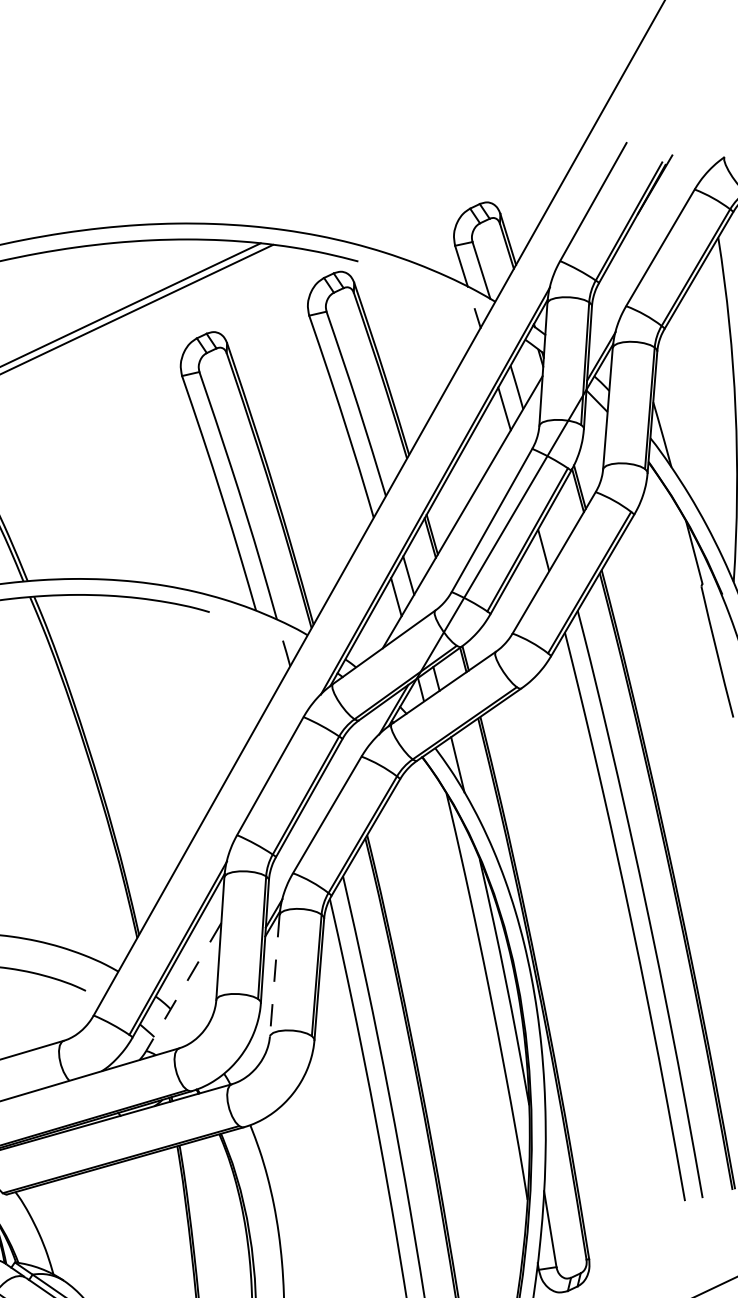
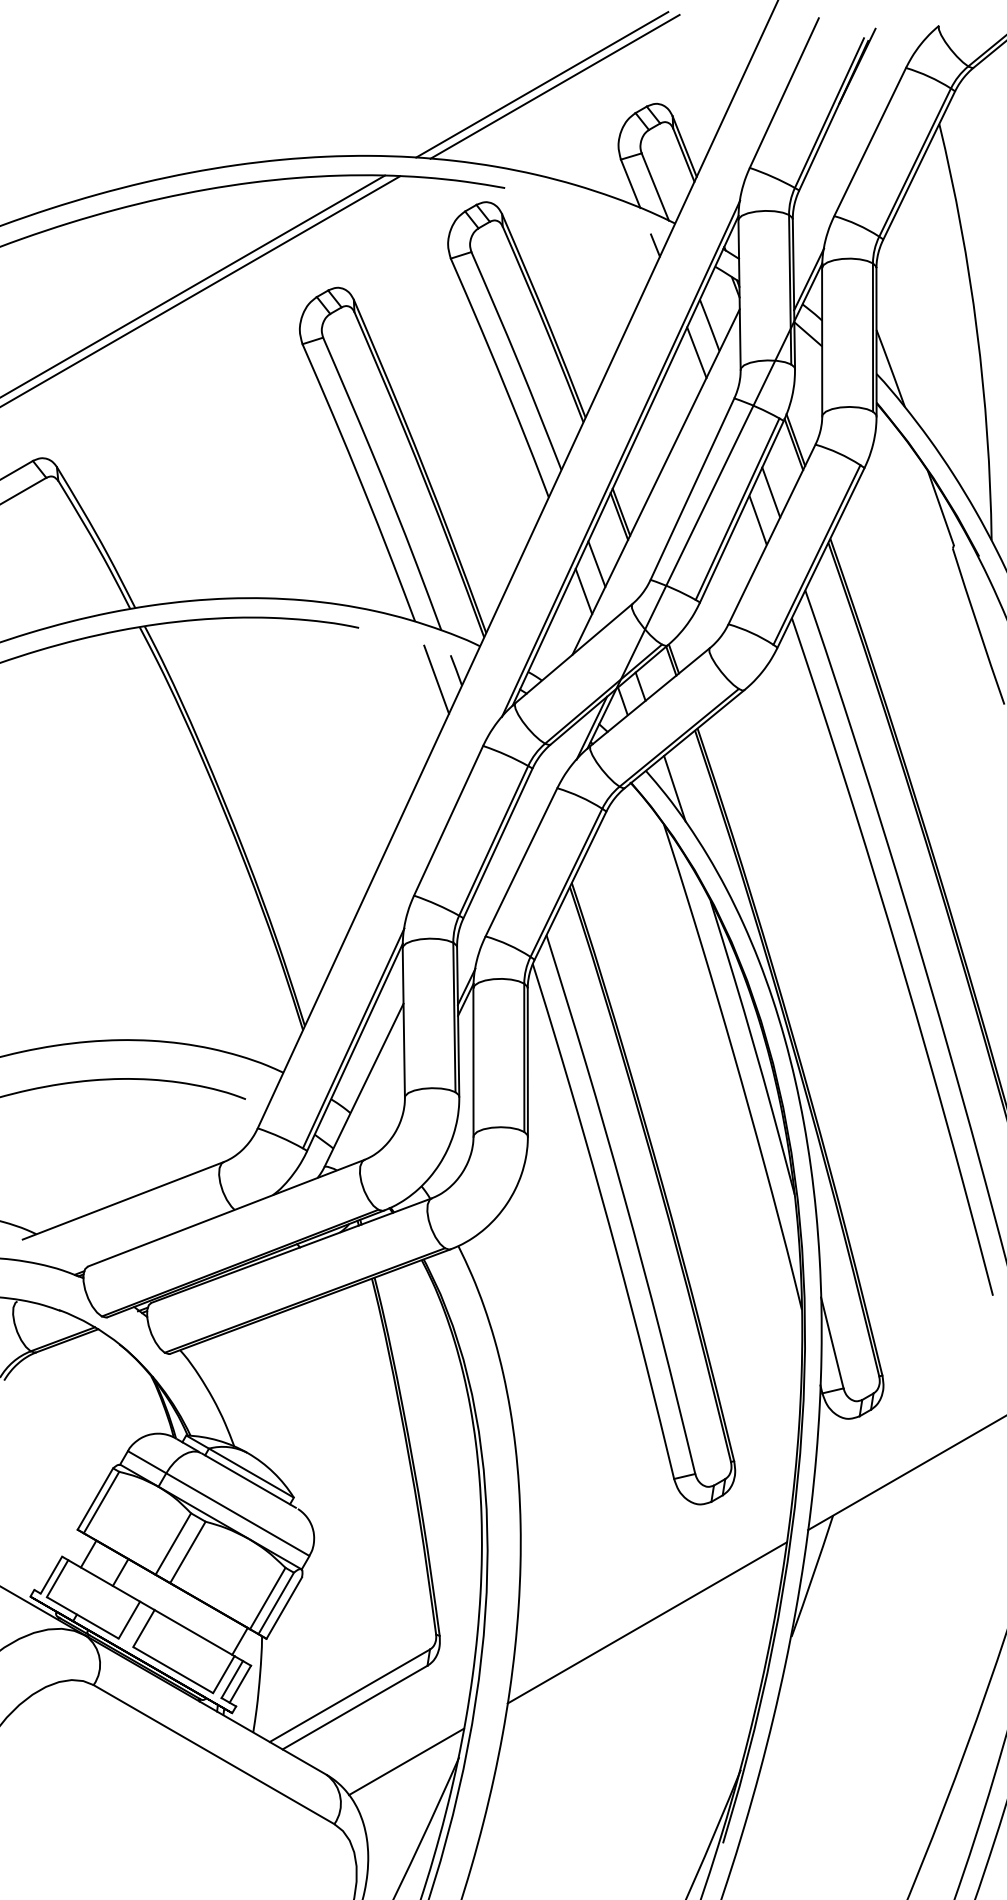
line: (395, 179) -> (542, 84), added
line: (405, 181) -> (554, 86), added
line: (556, 528) -> (771, 492), added
line: (269, 659) -> (436, 679), added
line: (274, 976) -> (473, 1063), dashed -> solid
line: (183, 987) -> (363, 1085), dashed -> solid

